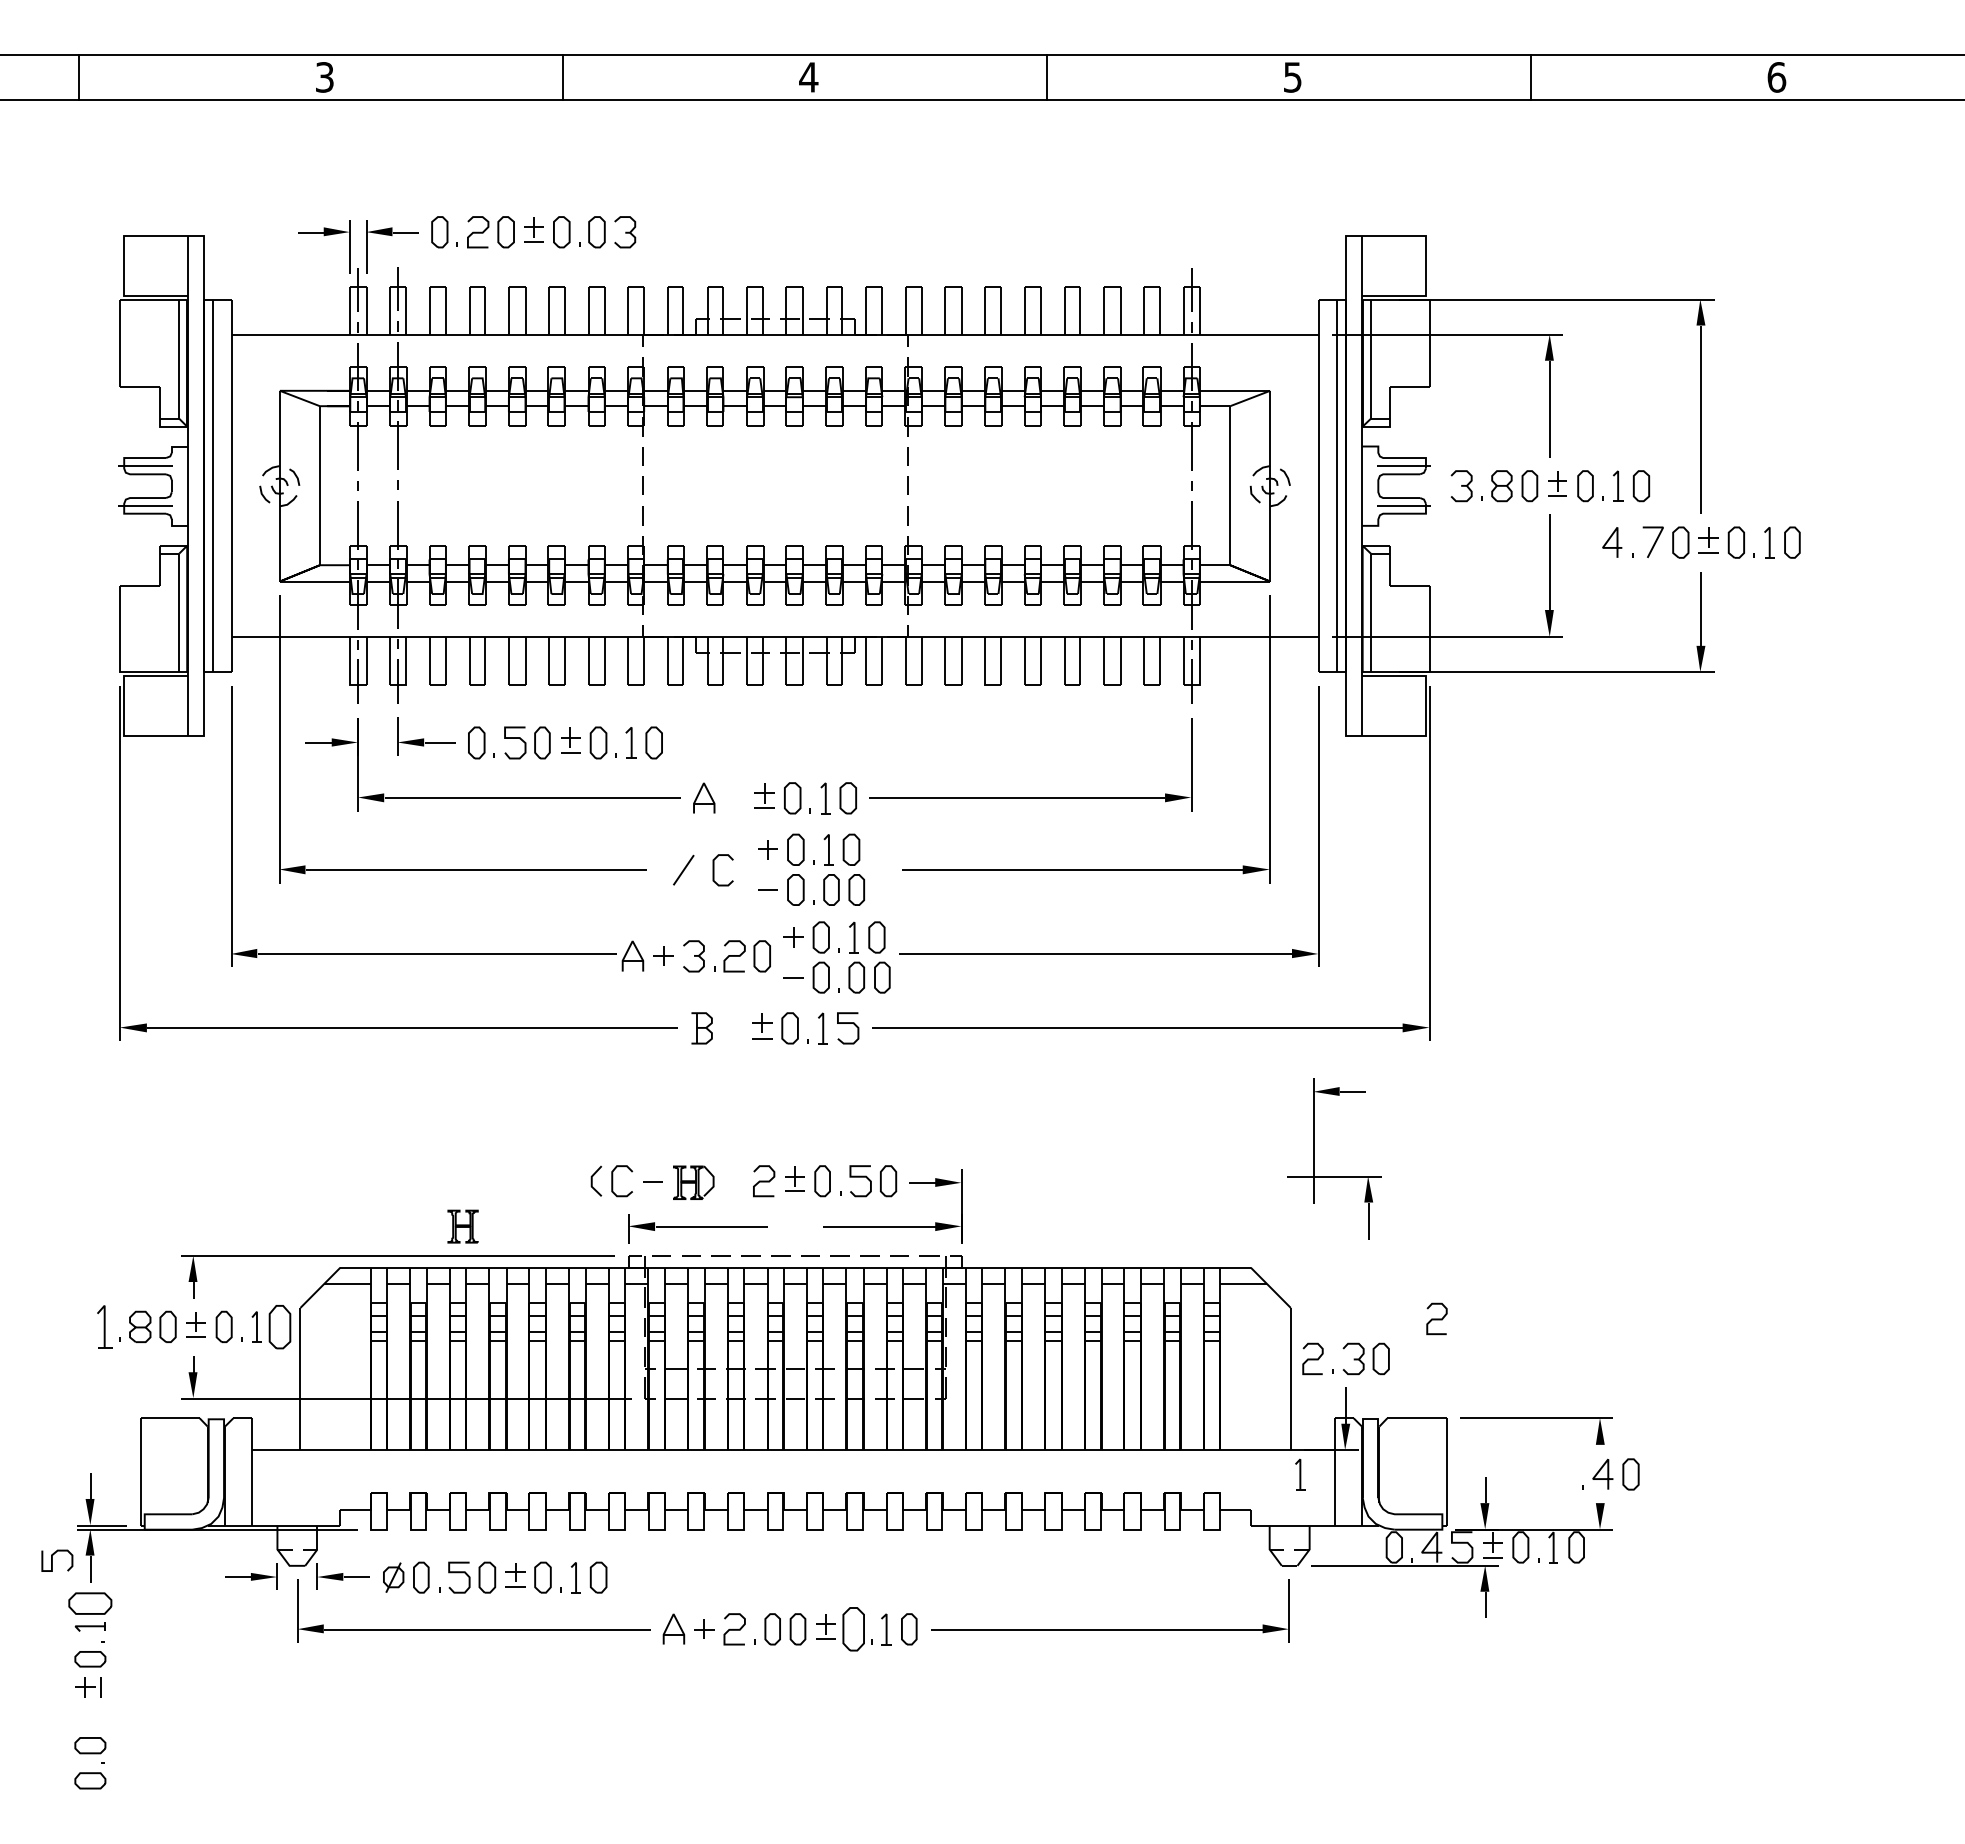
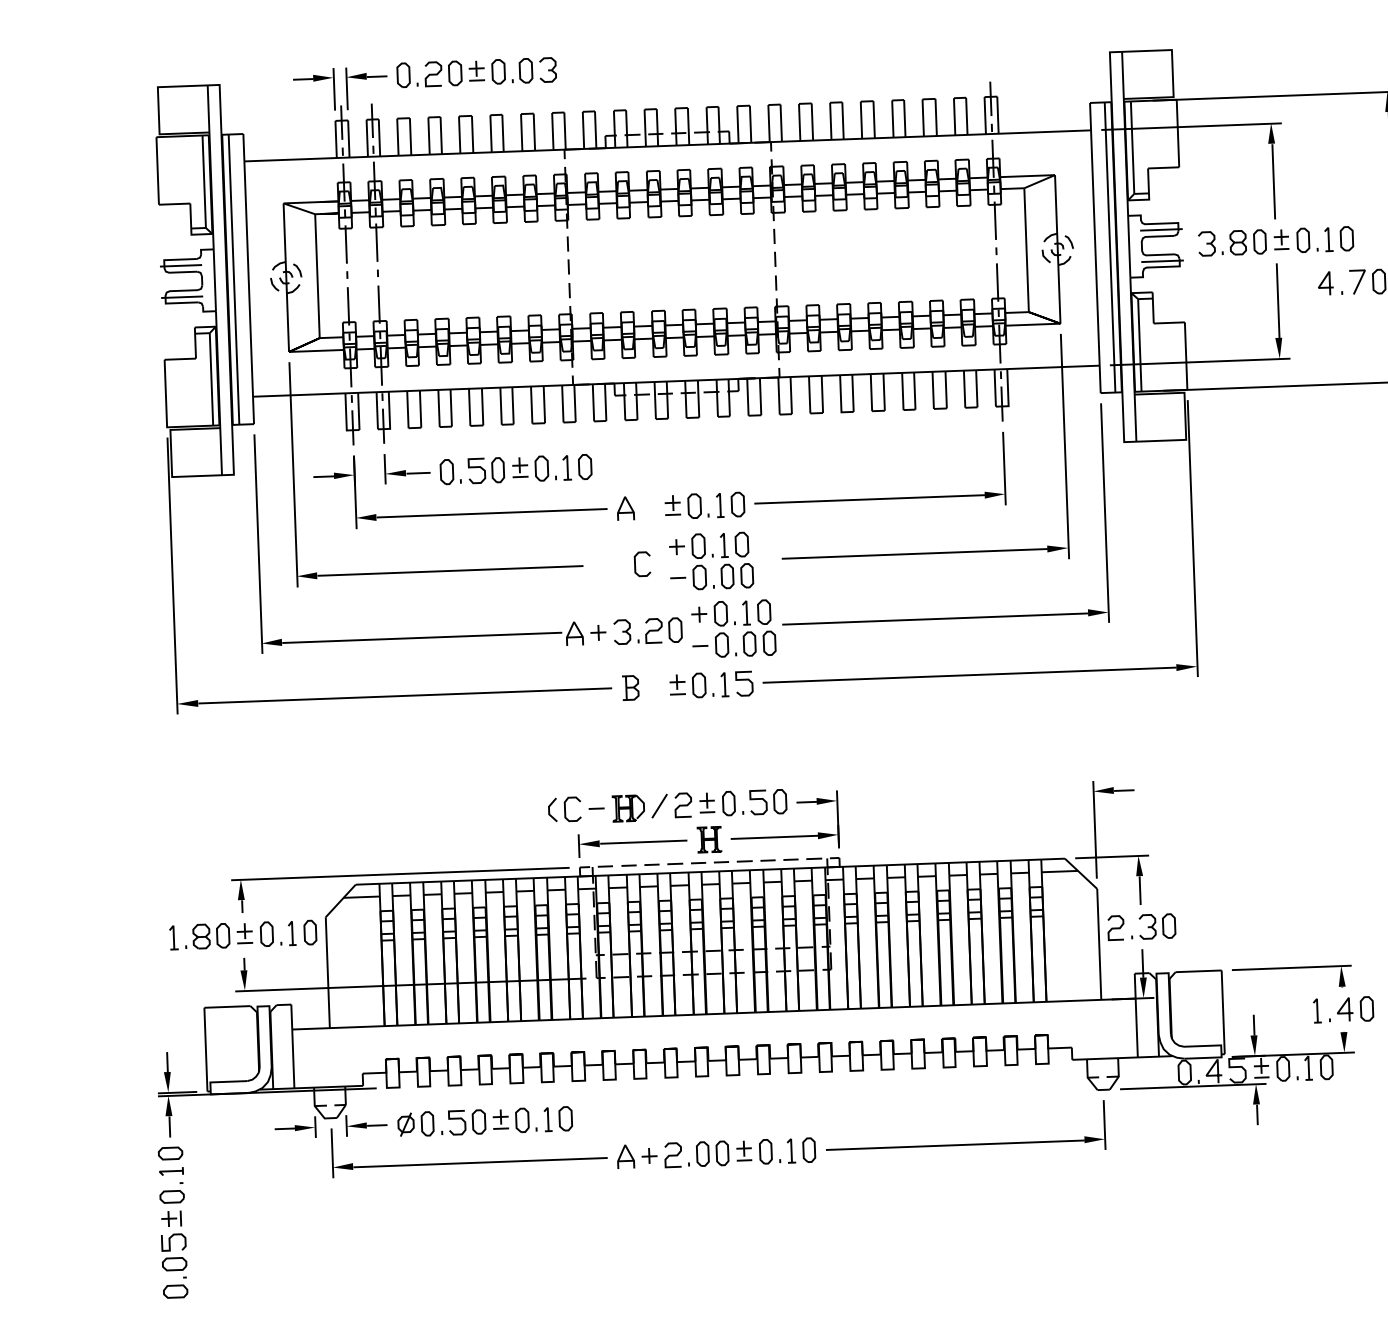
line: (683, 869) -> (659, 805), moved
part: (1334, 1176) -> (1112, 856), moved
part: (462, 1226) -> (709, 839), moved
curve: (1436, 1318) -> (1211, 893), removed
part: (104, 1326) -> (173, 937), size x0.71
part: (279, 1326) -> (309, 932), size x0.71
part: (1300, 1474) -> (1317, 1010), moved
curve: (52, 1560) -> (170, 1242), moved
part: (90, 1603) -> (170, 1153), size x0.71
part: (853, 1629) -> (765, 1151), size x0.71

